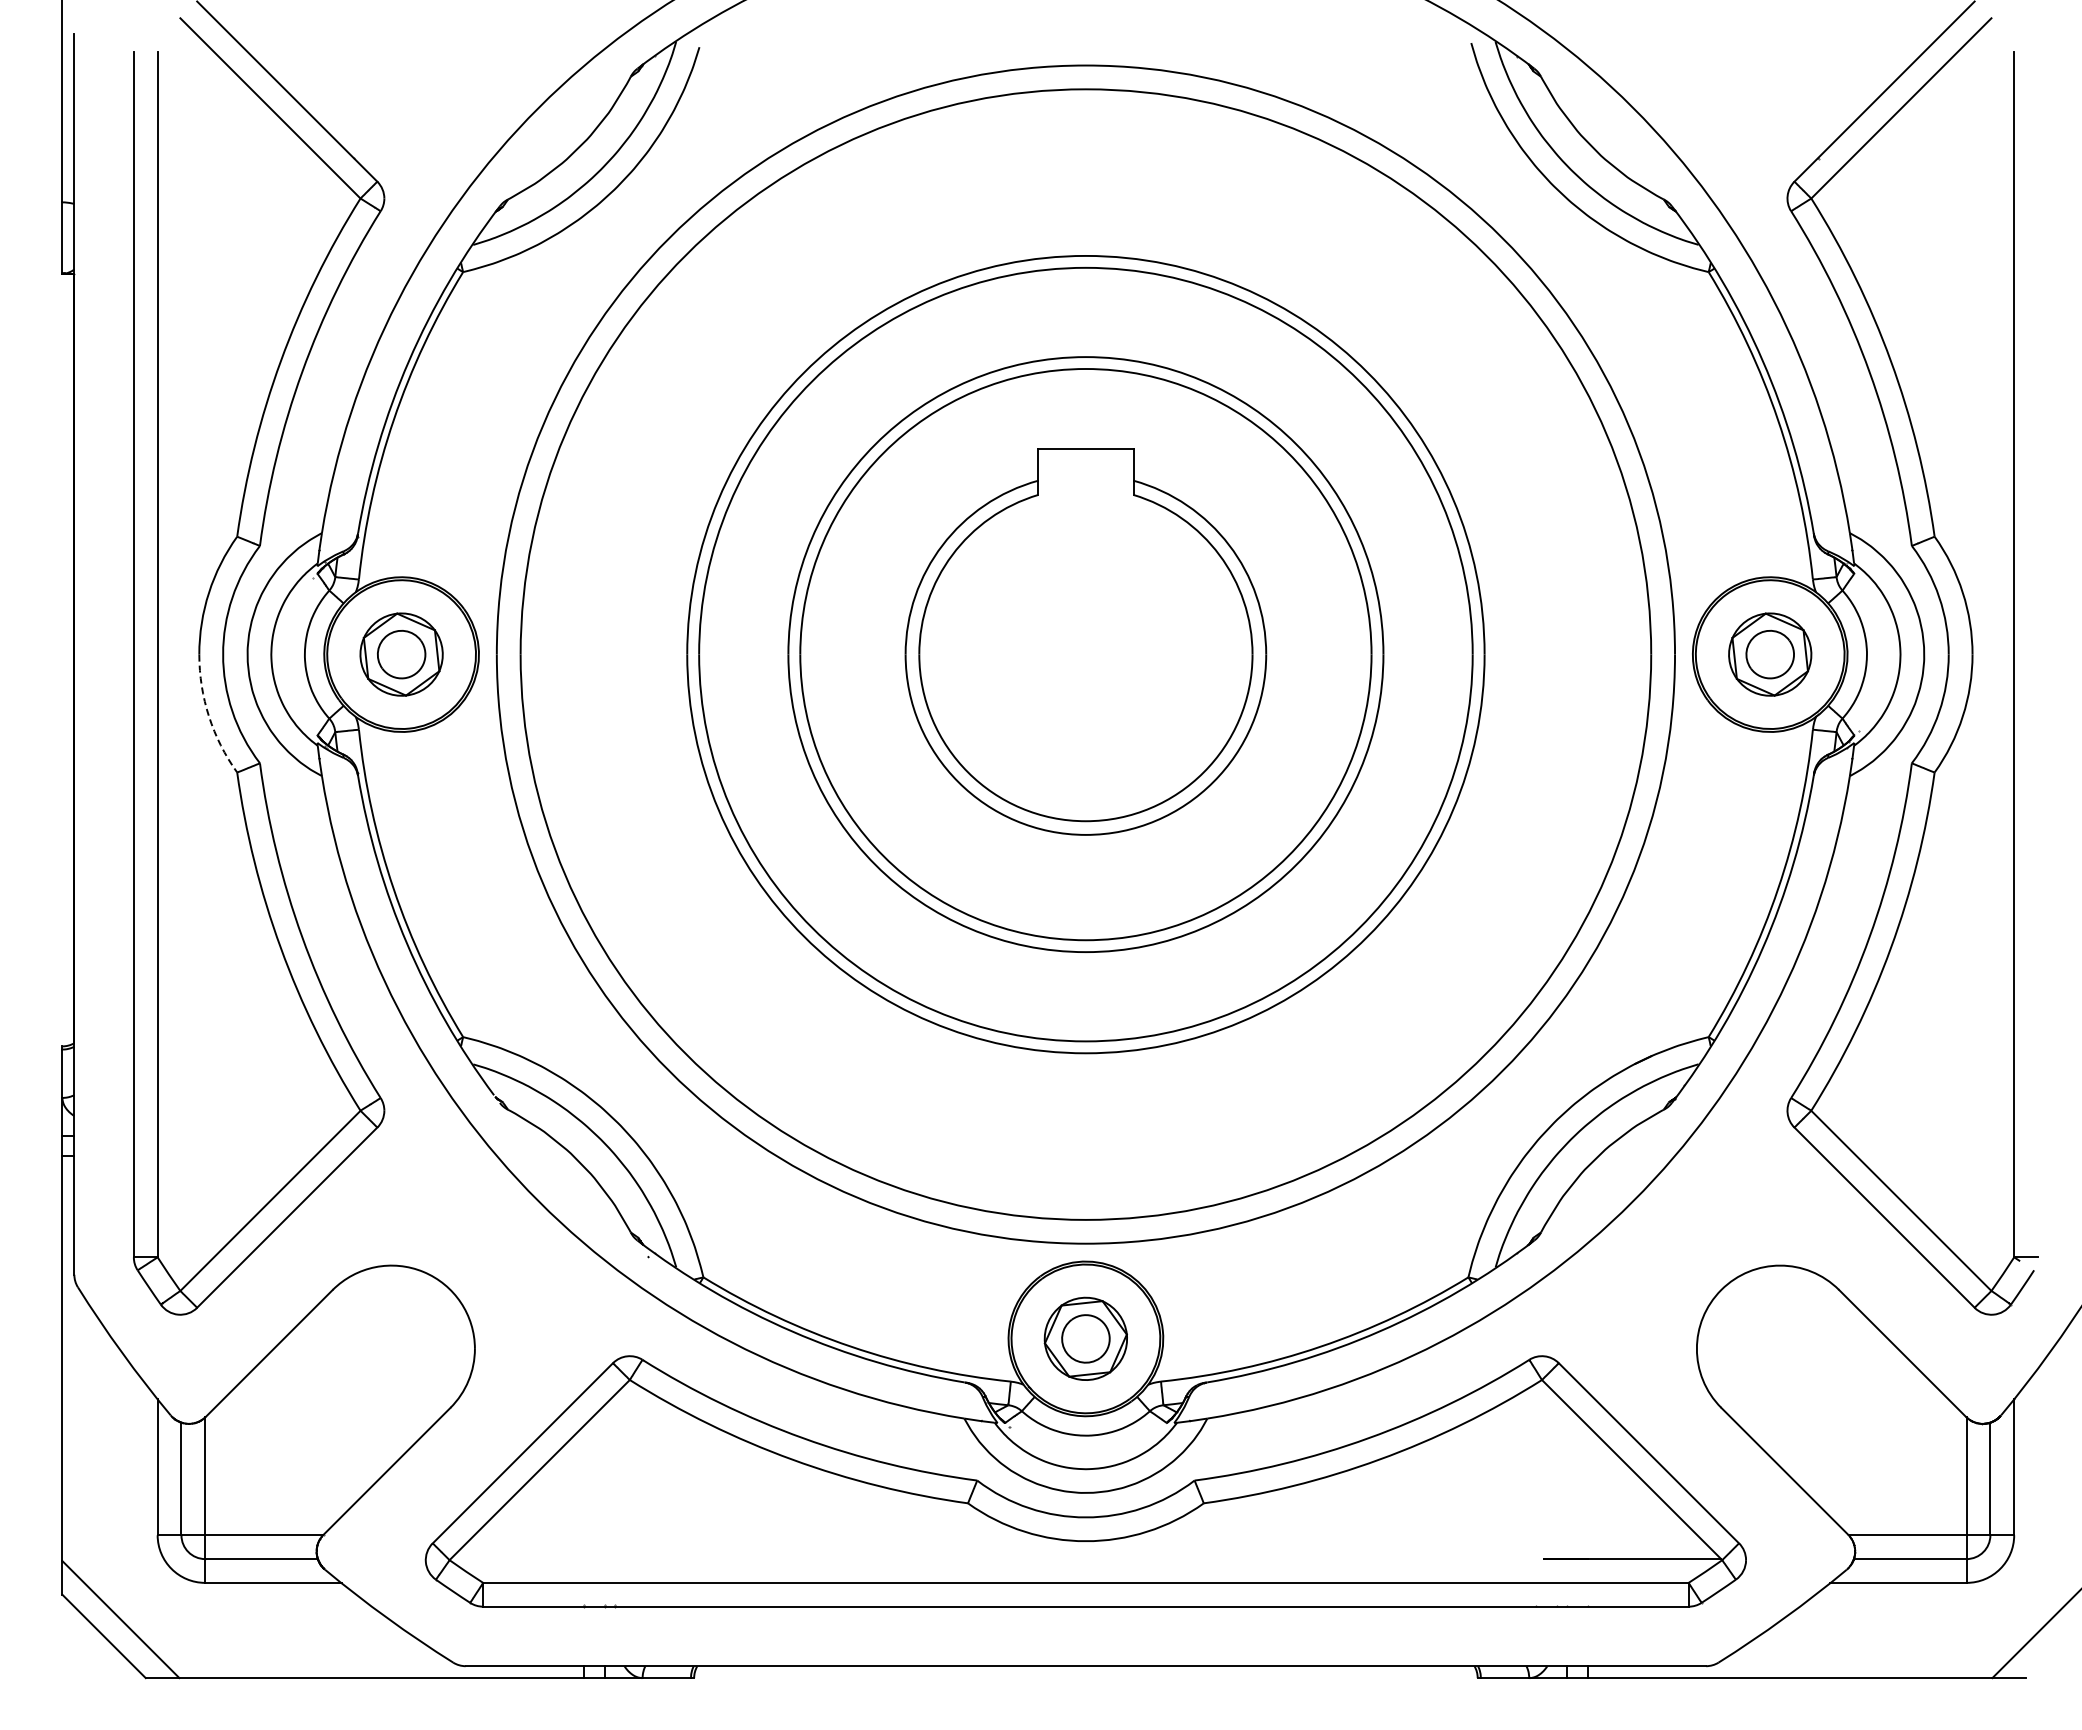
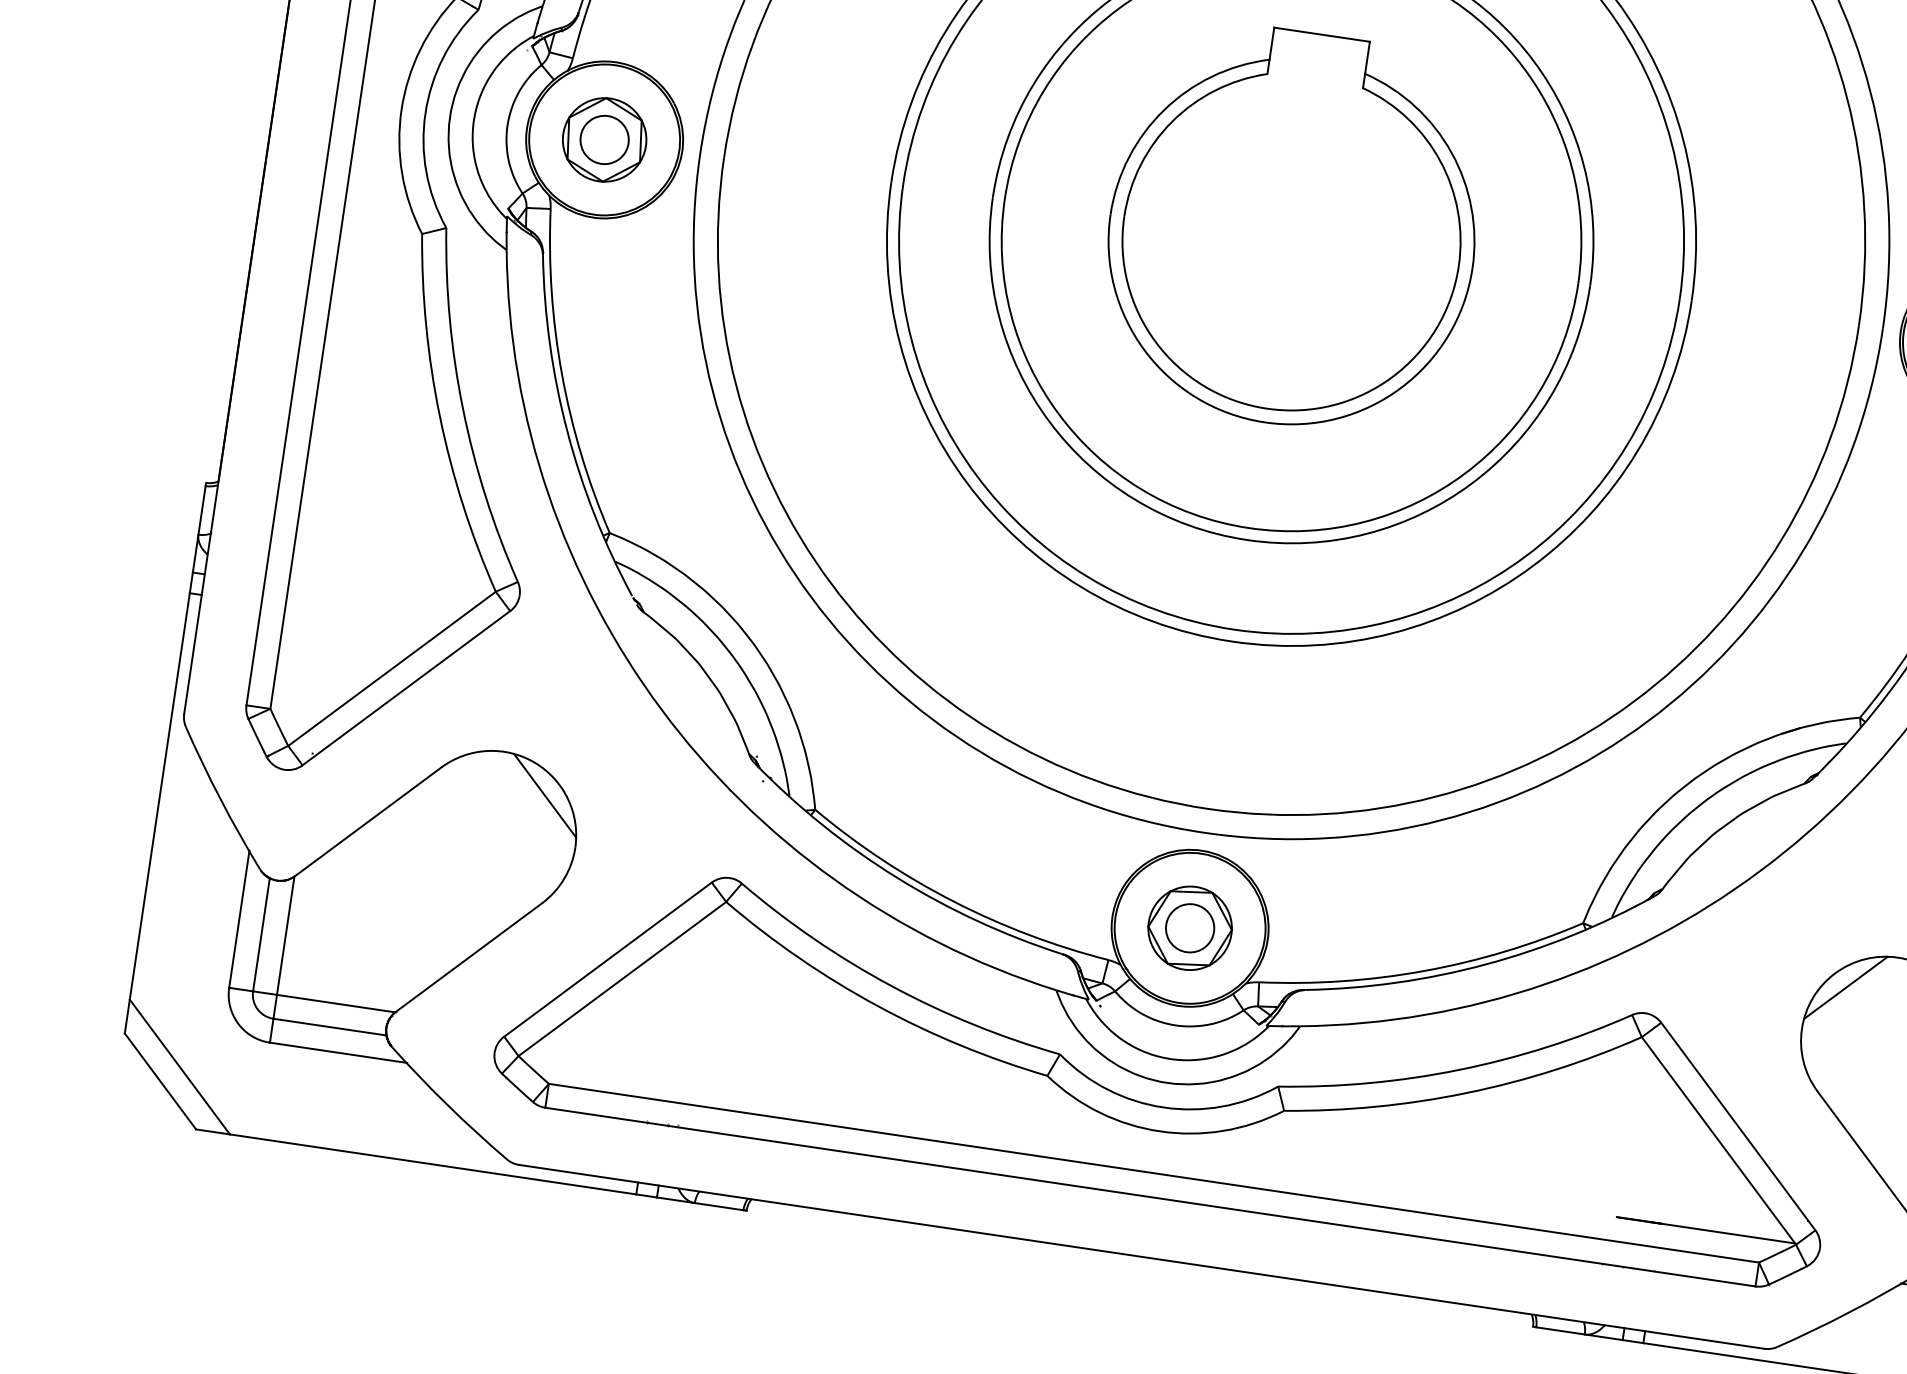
arc: (209, 716) -> (402, 173), dashed -> solid
line: (437, 1302) -> (544, 795), added
line: (1733, 1302) -> (1845, 987), added

